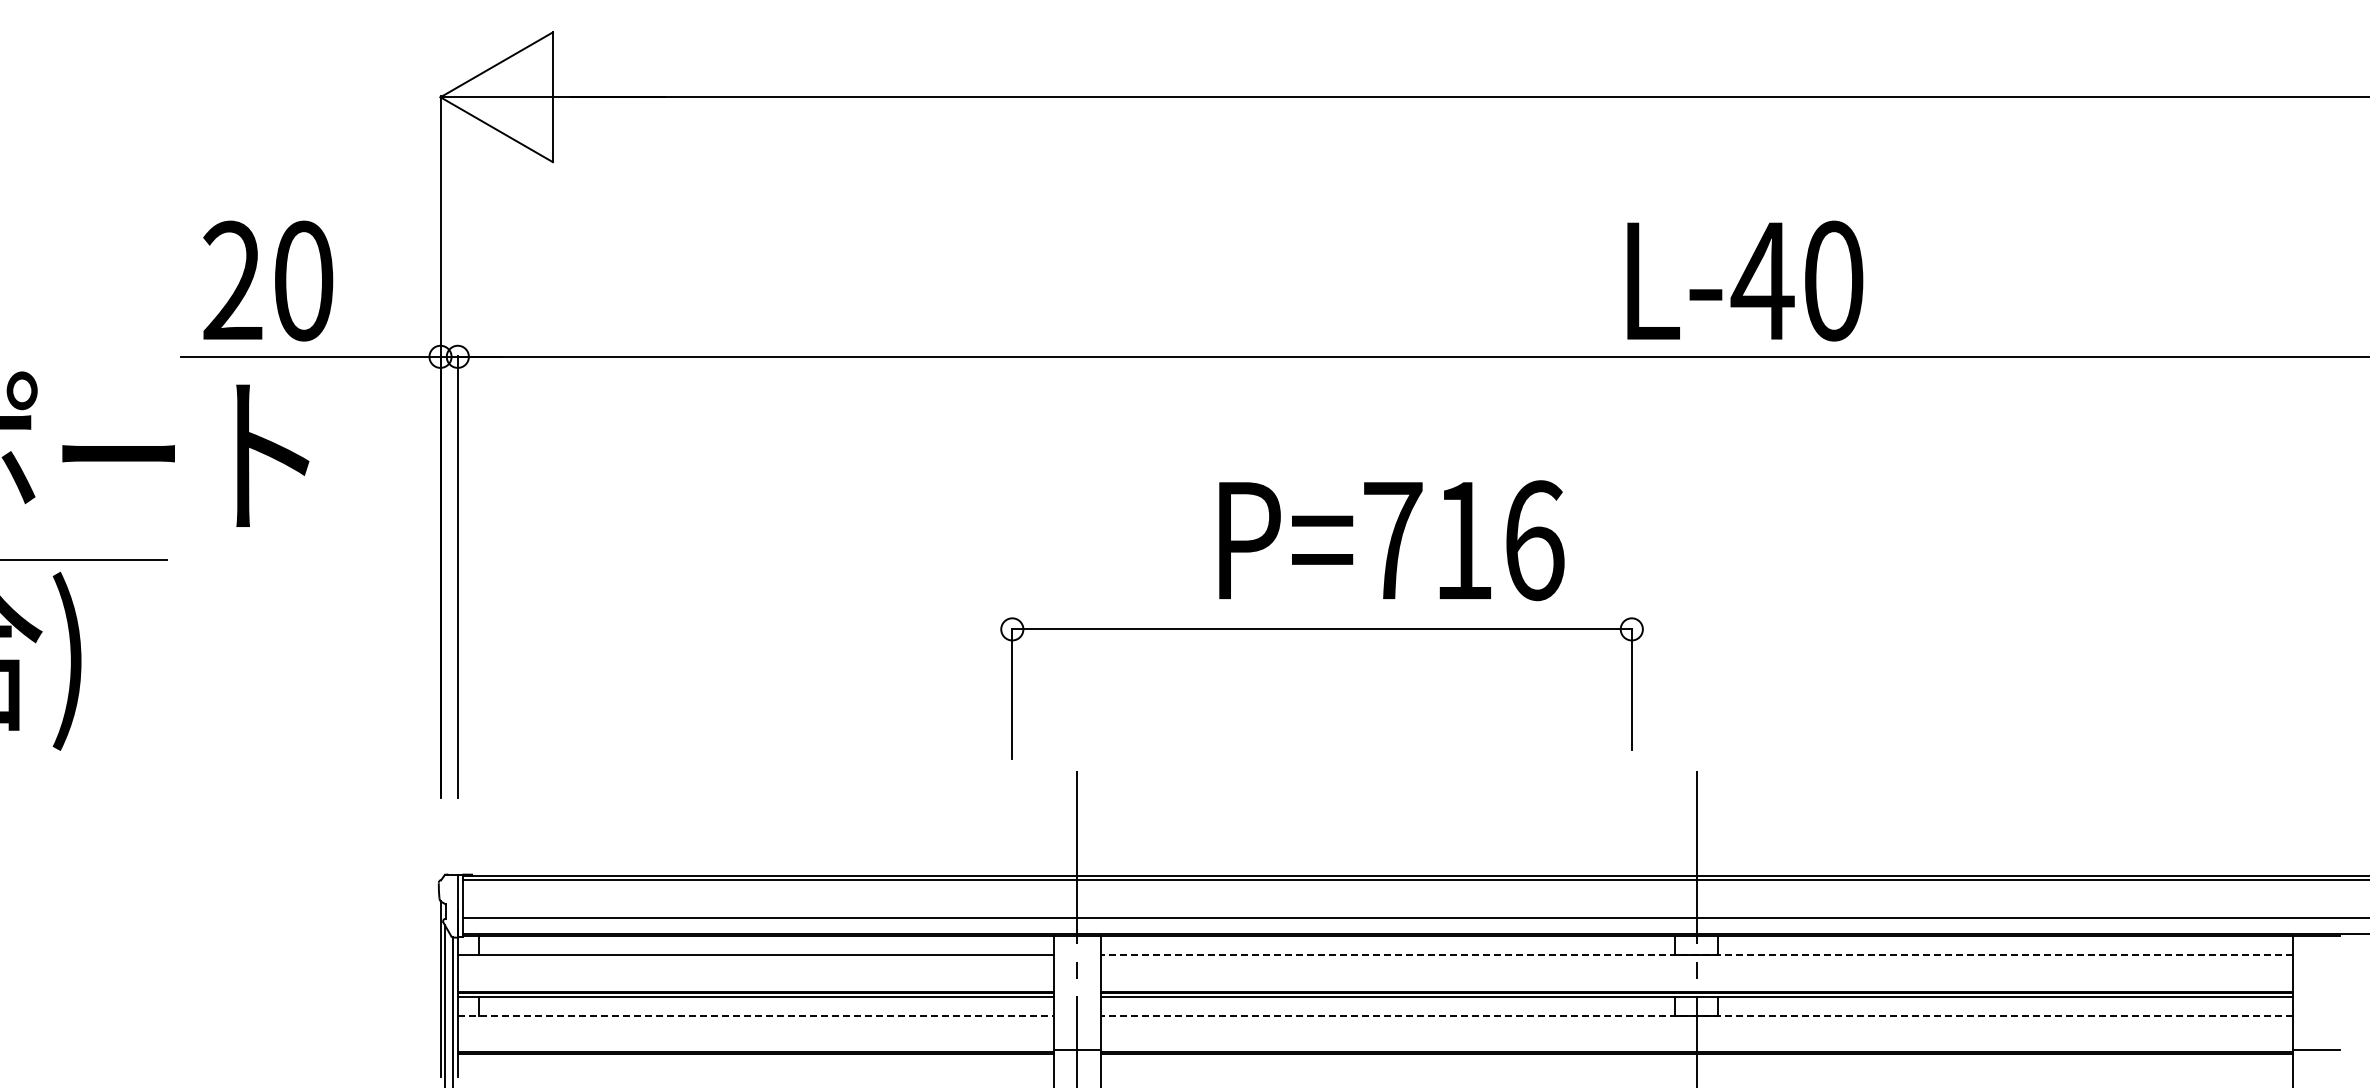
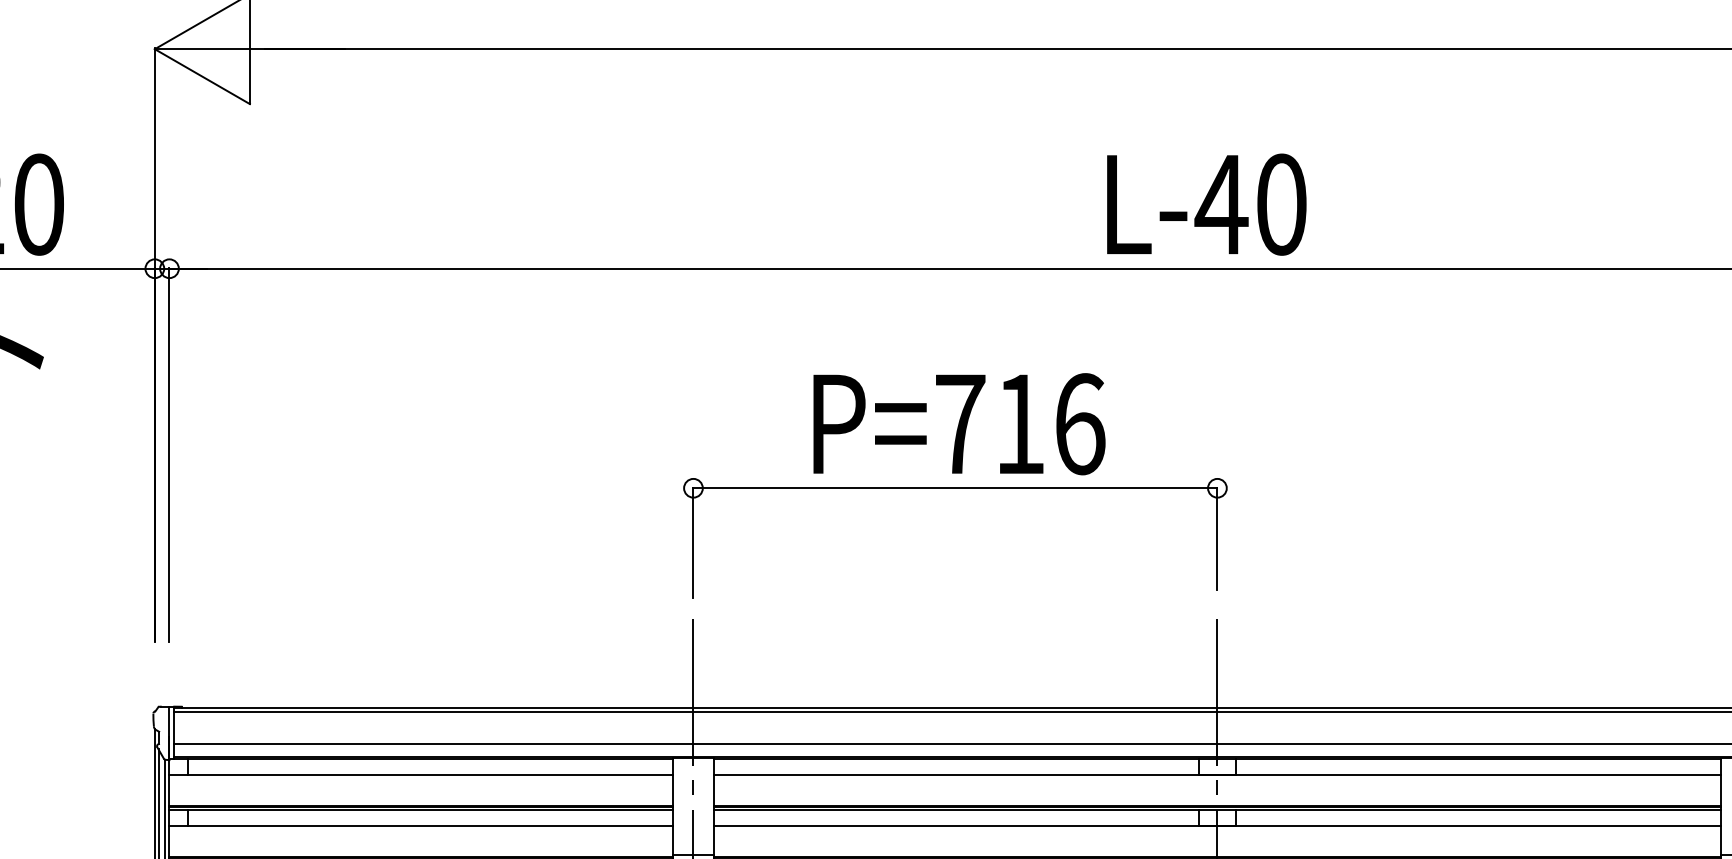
text: (1745, 280) -> (1207, 204), moved
part: (1321, 629) -> (954, 488), moved
line: (1696, 955) -> (1217, 775), dashed -> solid
line: (755, 1016) -> (421, 826), dashed -> solid
line: (1696, 1016) -> (1217, 826), dashed -> solid

